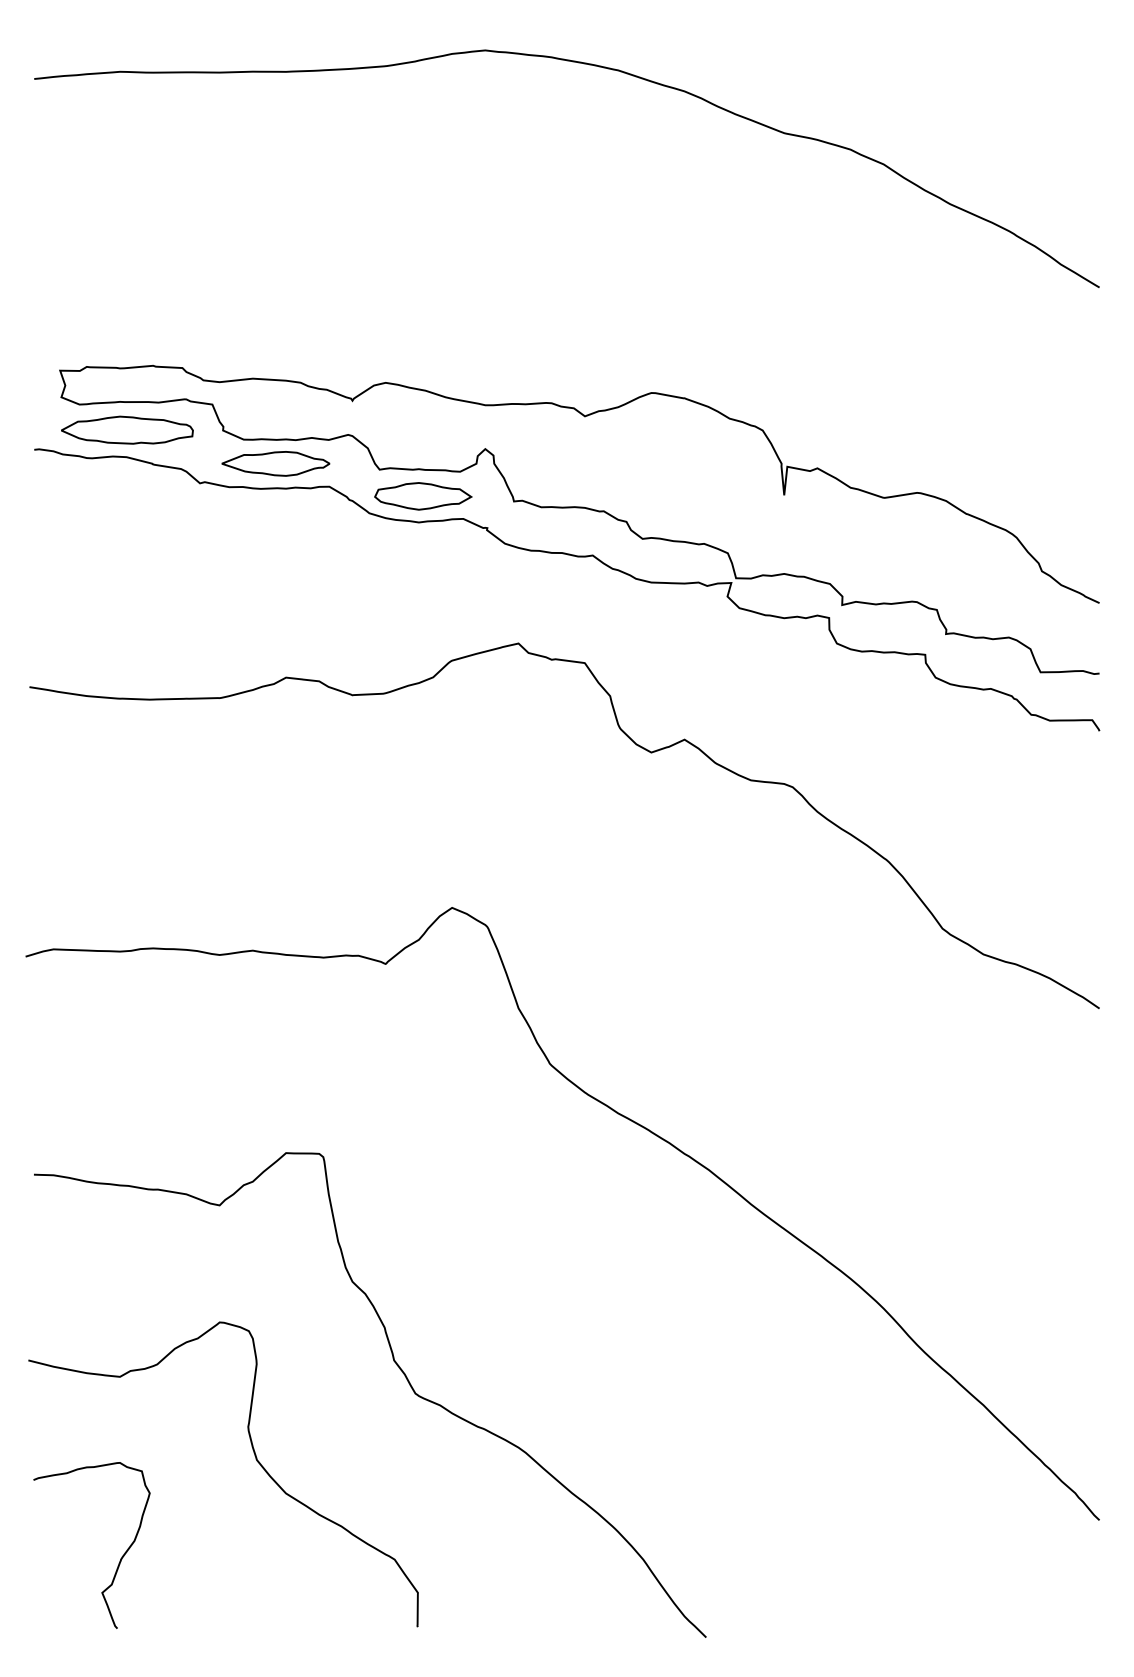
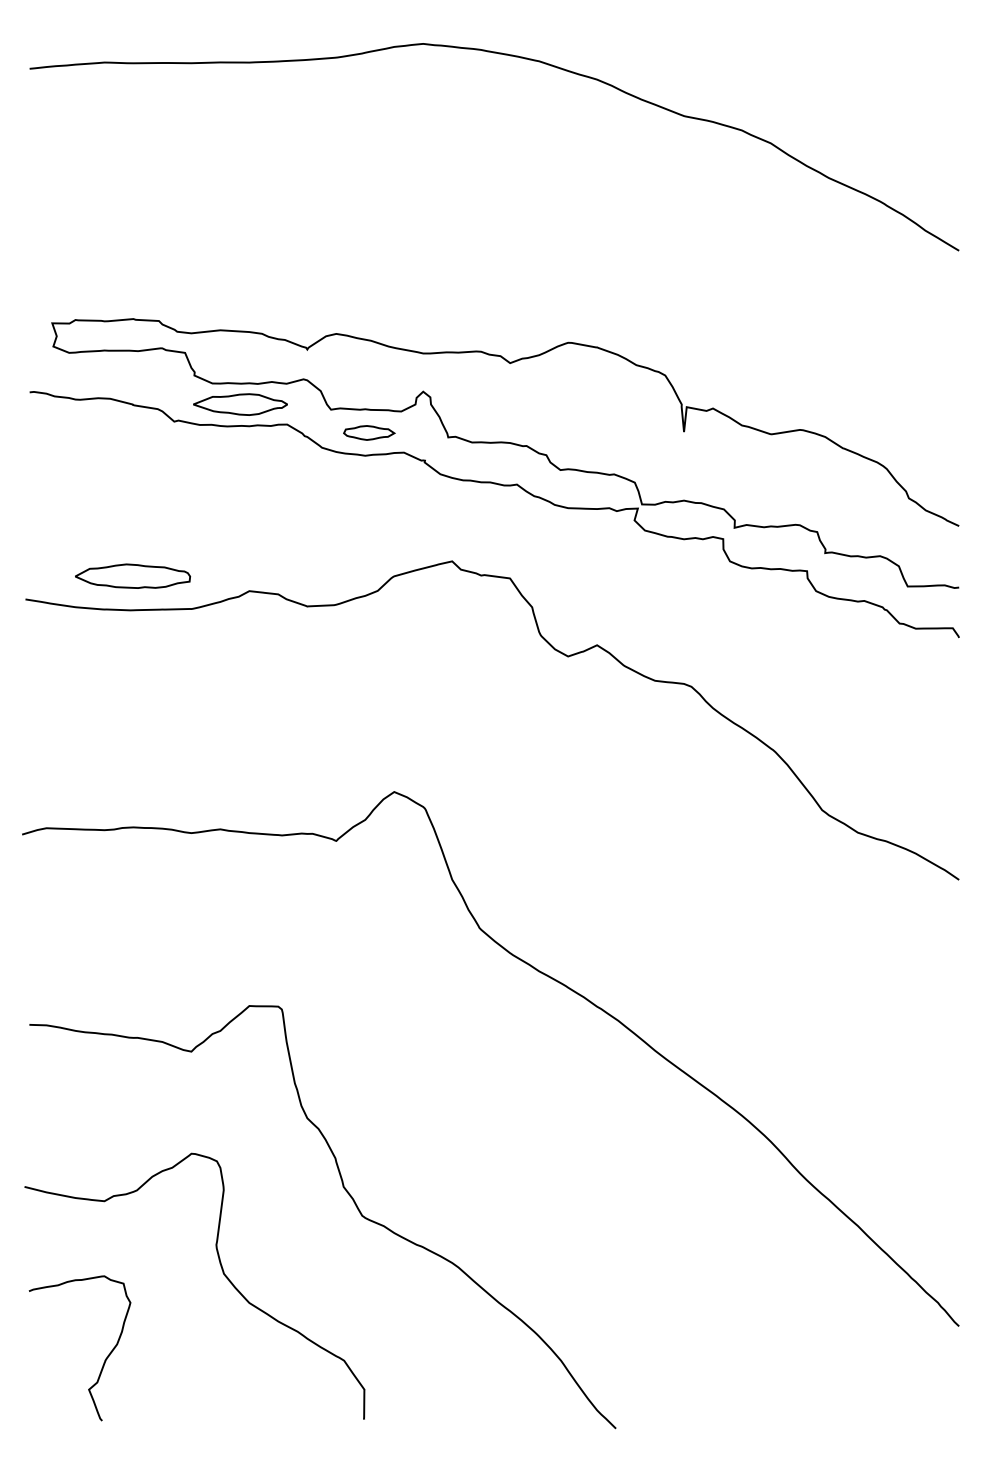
part: (128, 429) -> (133, 575), moved
part: (423, 495) -> (369, 432), size x0.6

